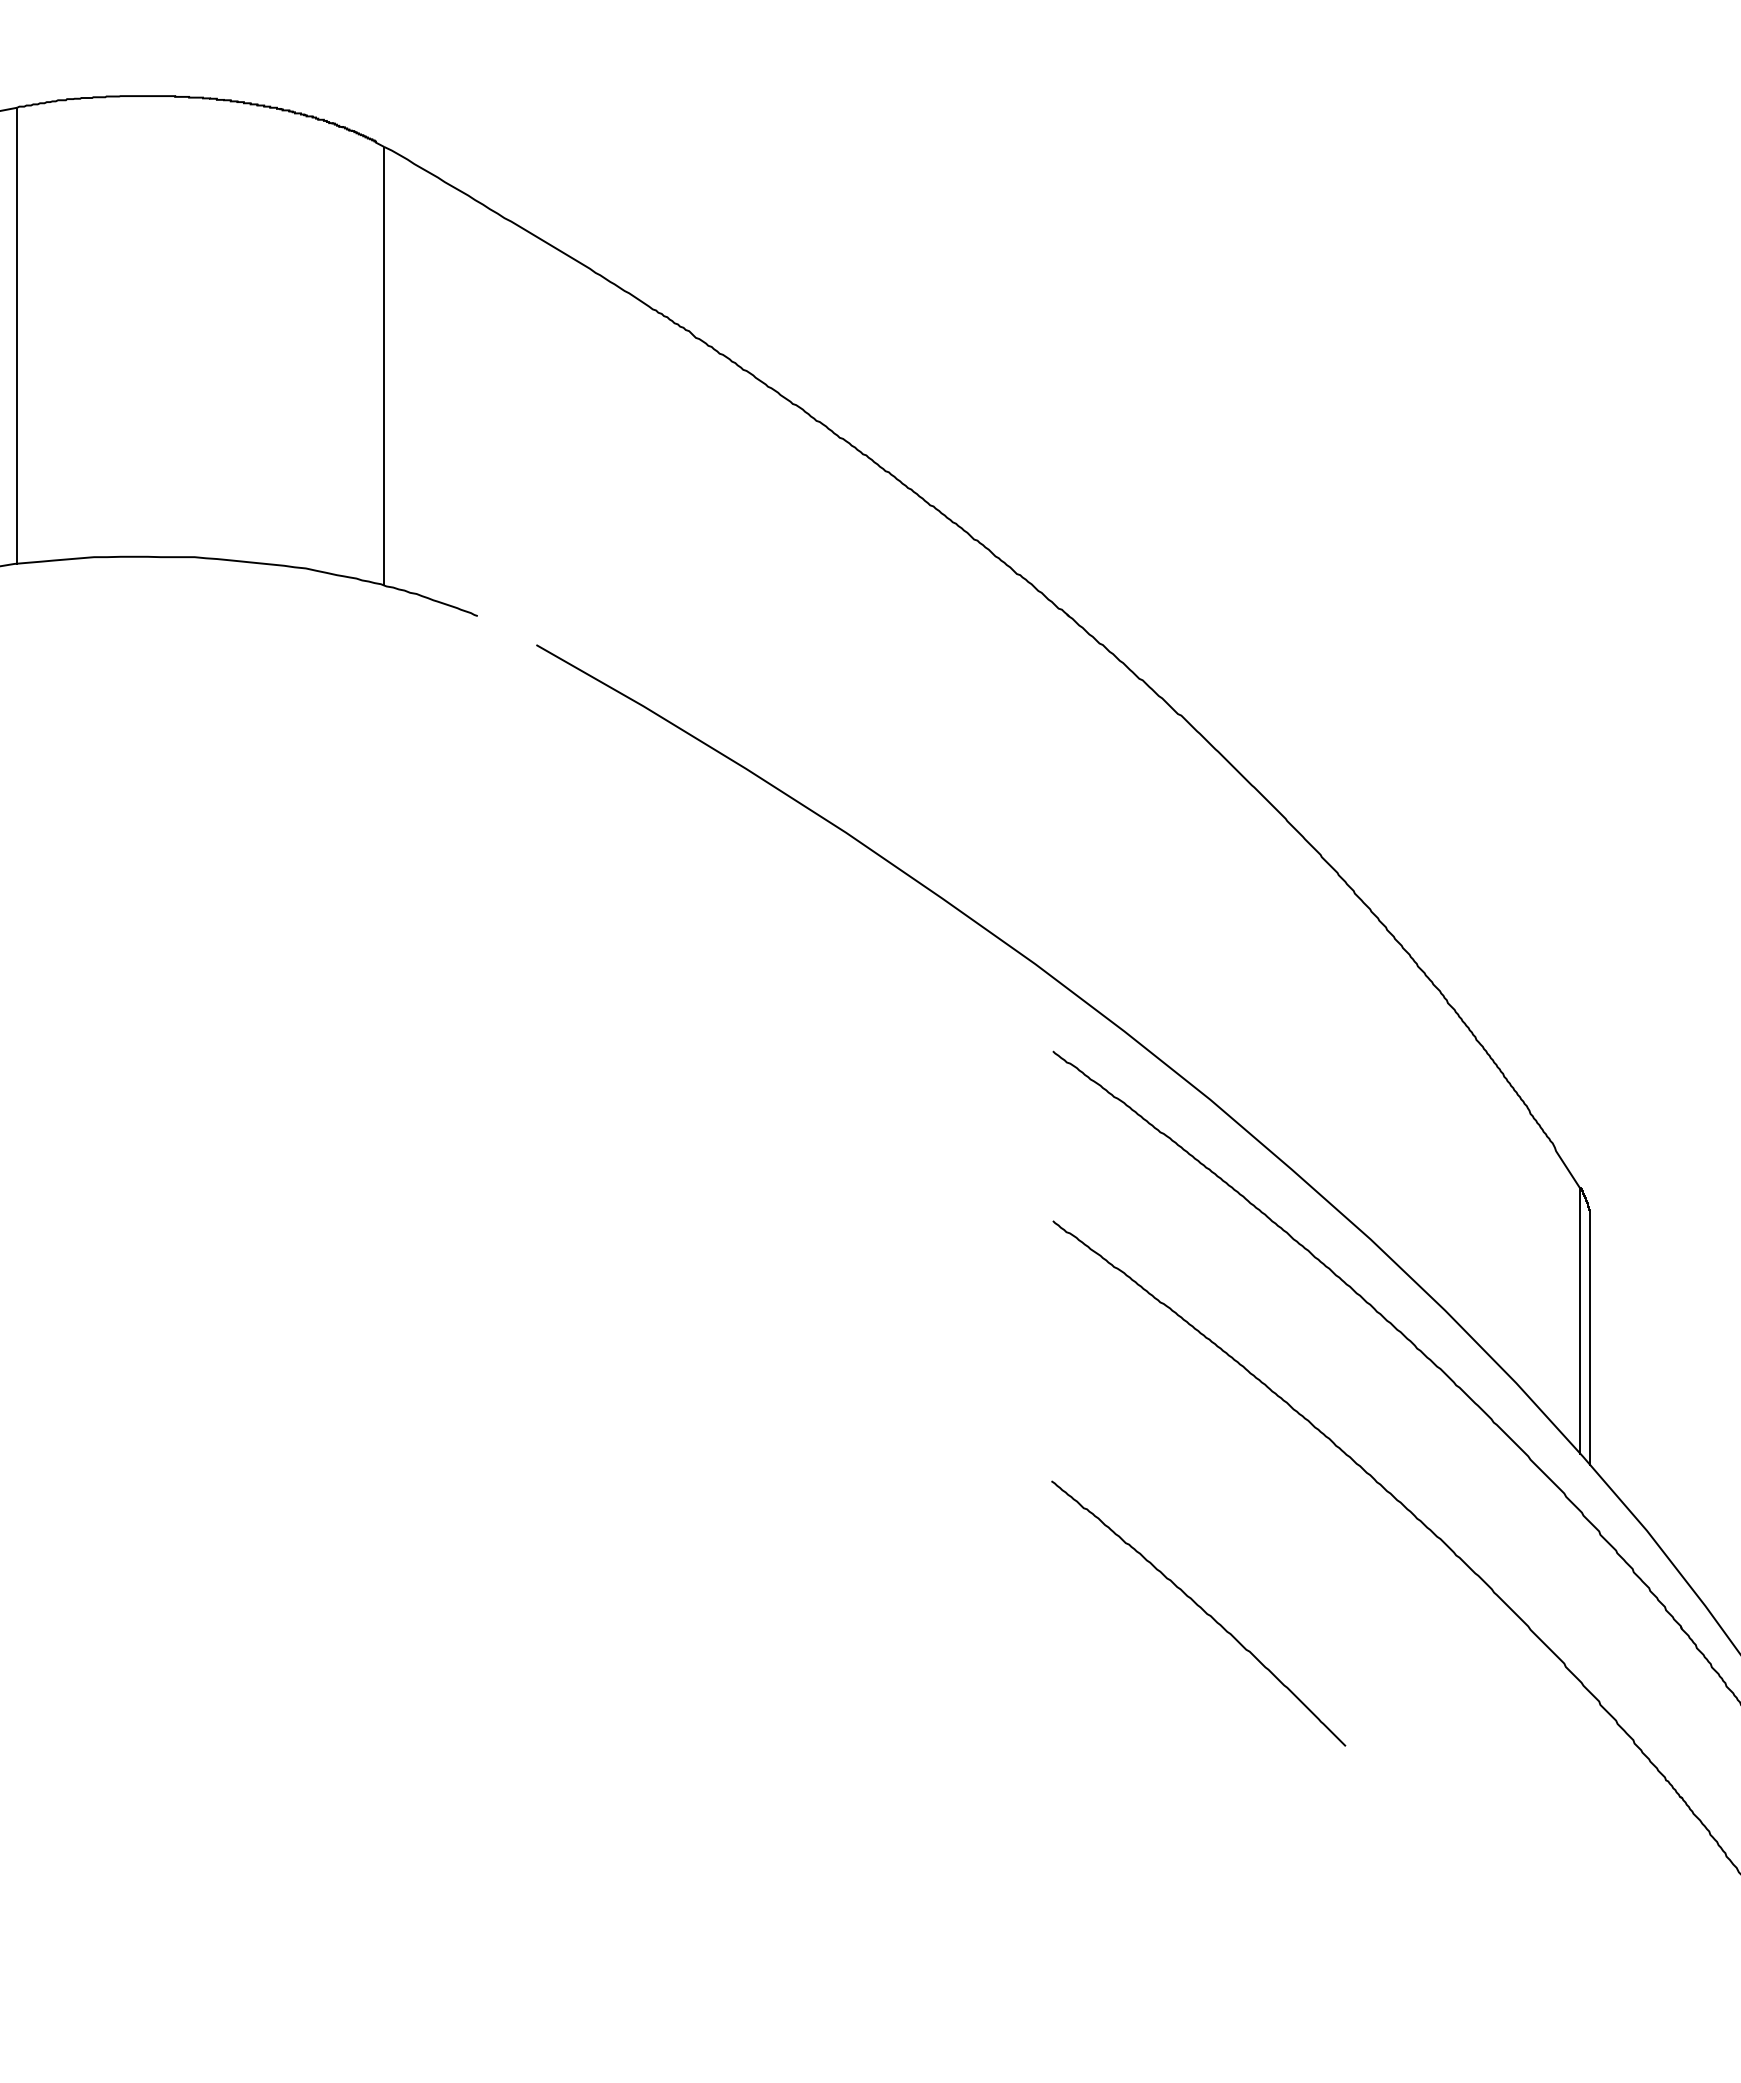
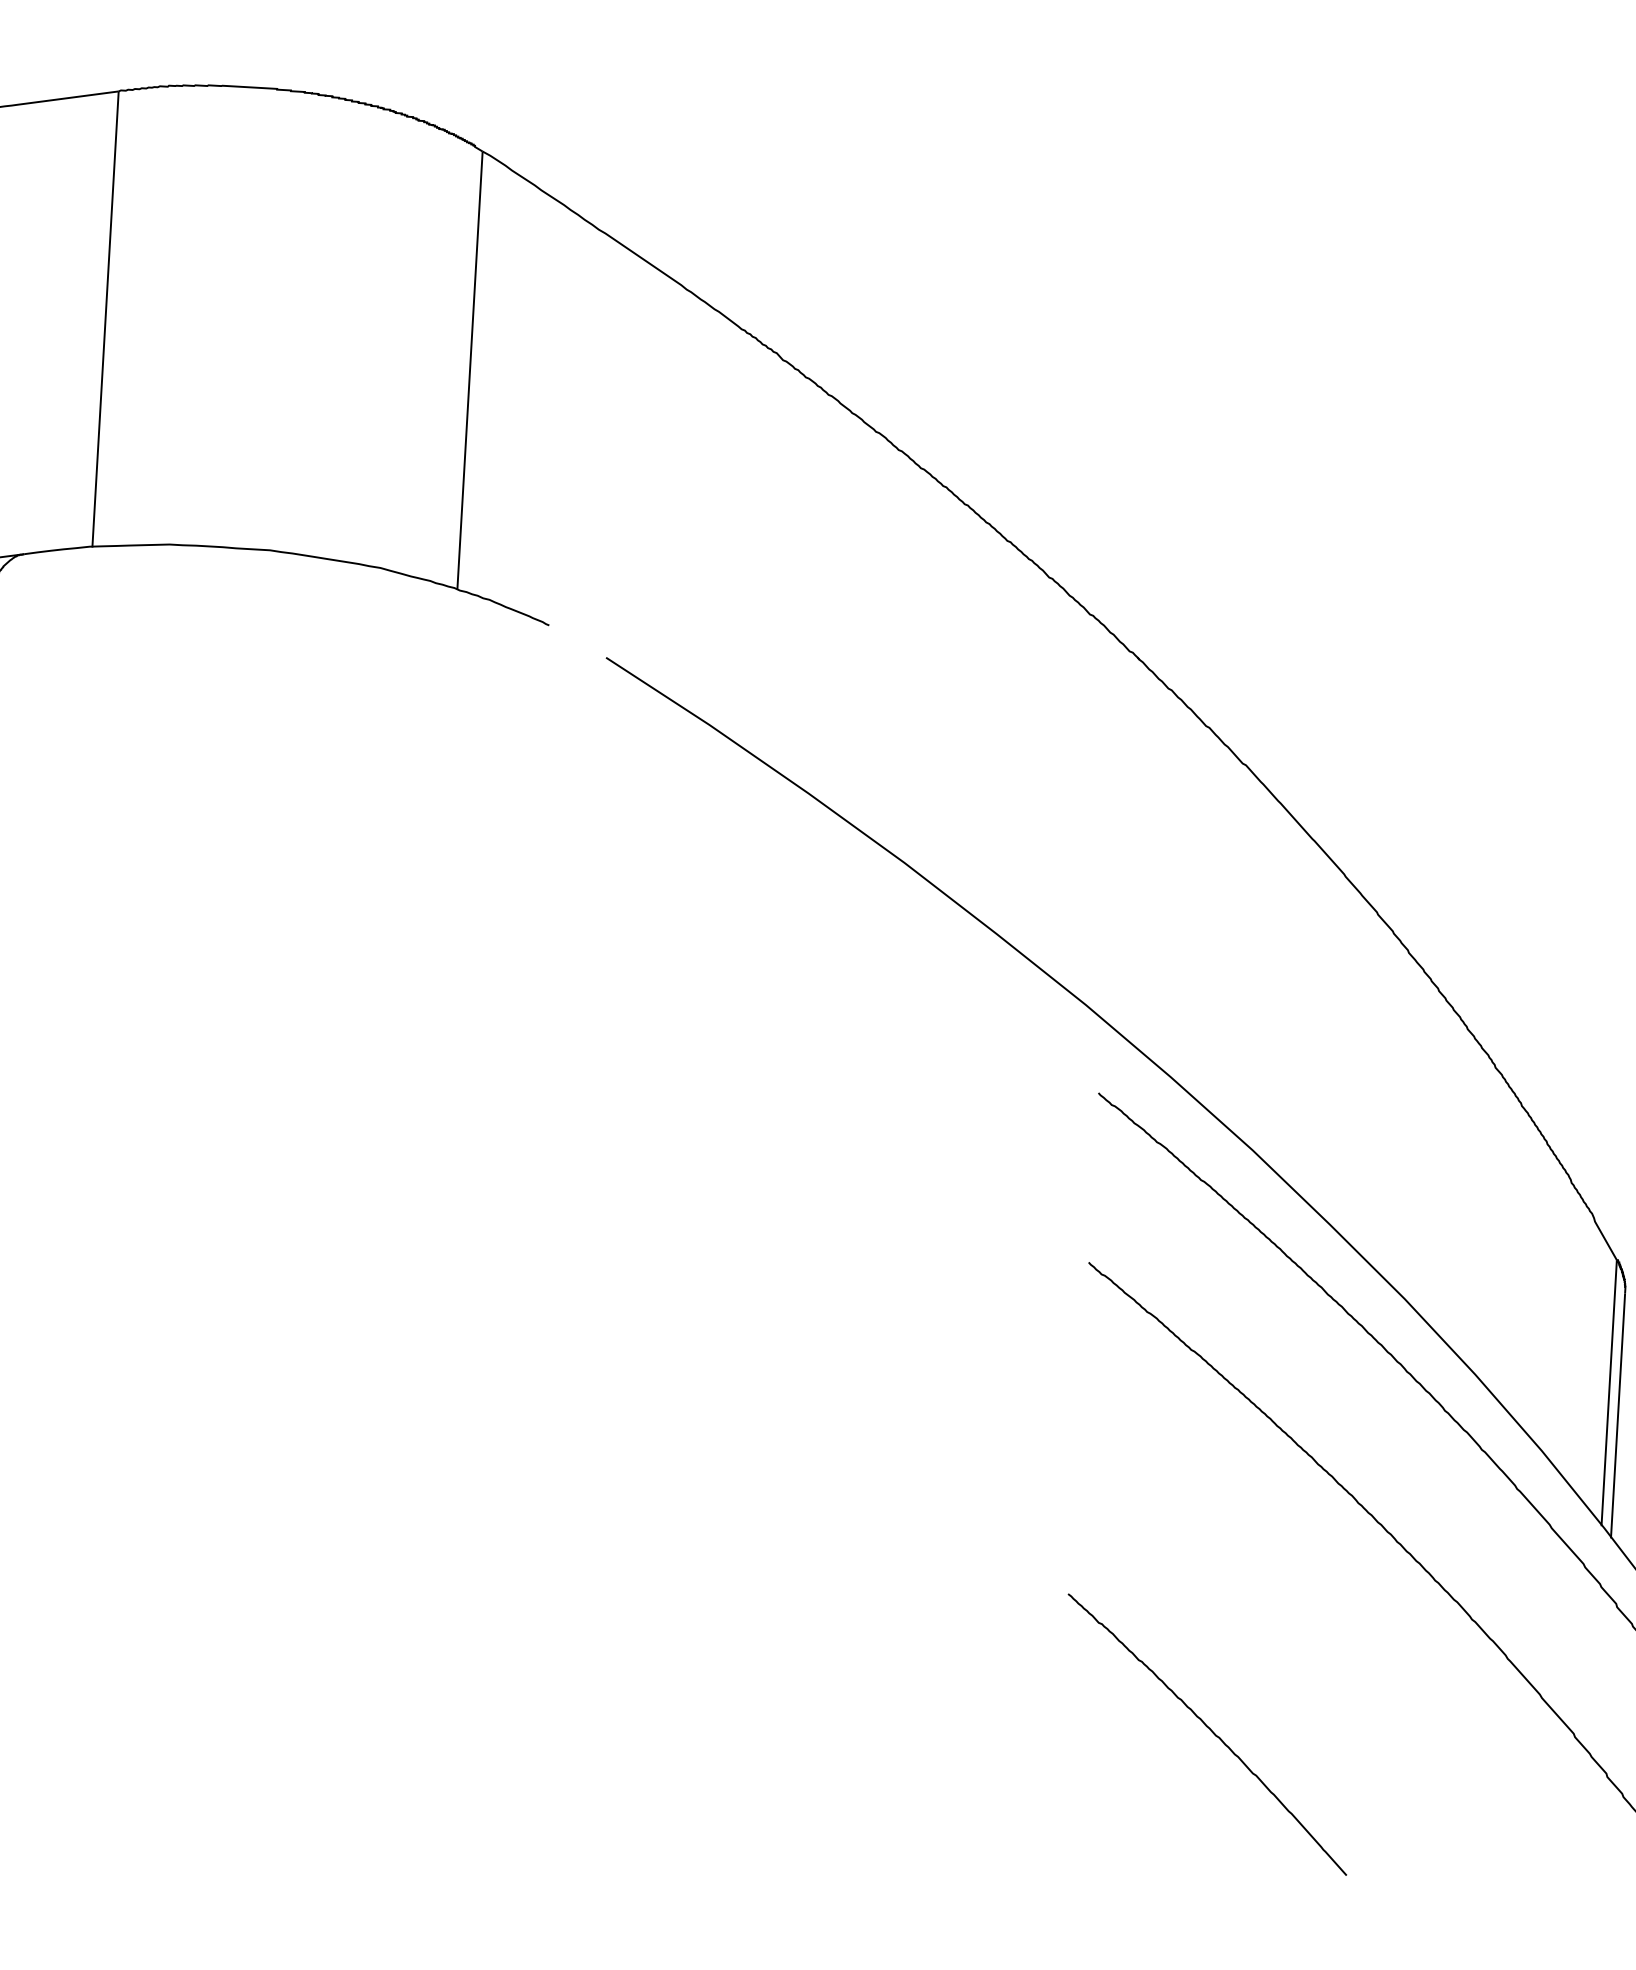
curve: (1201, 1609) -> (1210, 1730), moved

